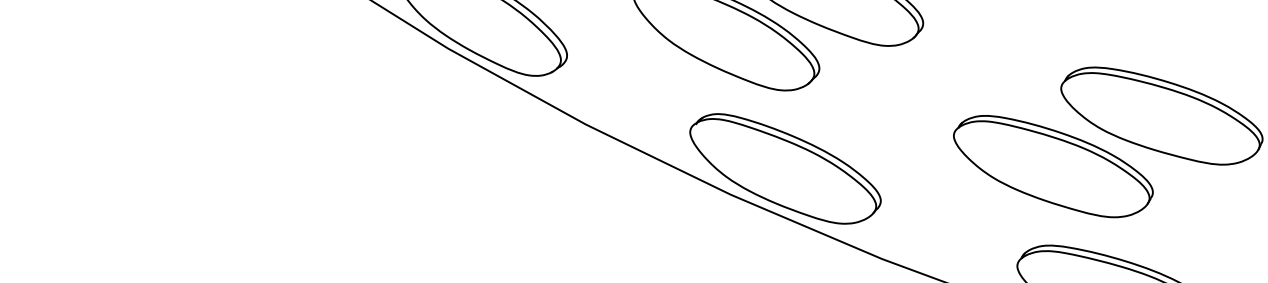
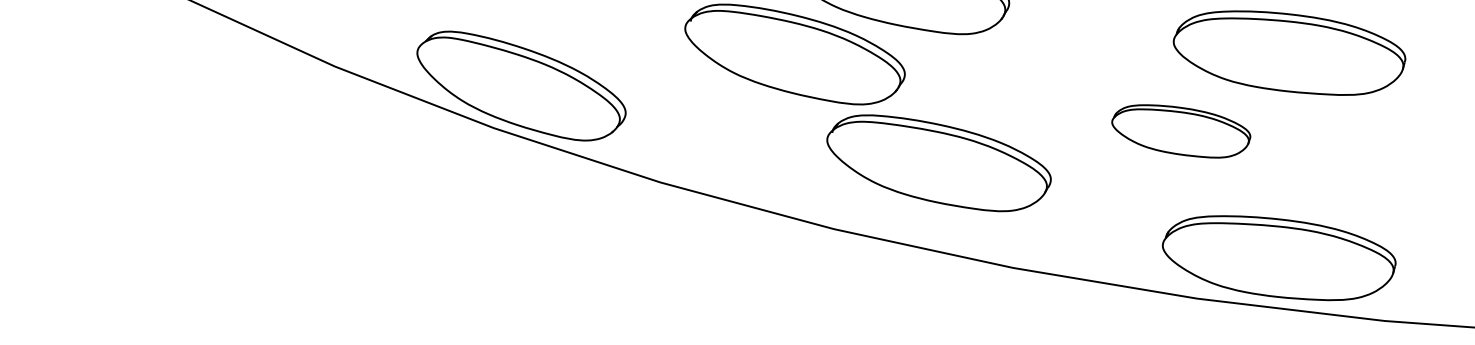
part: (1053, 167) -> (1181, 131), size x0.6
part: (784, 169) -> (938, 163), moved

